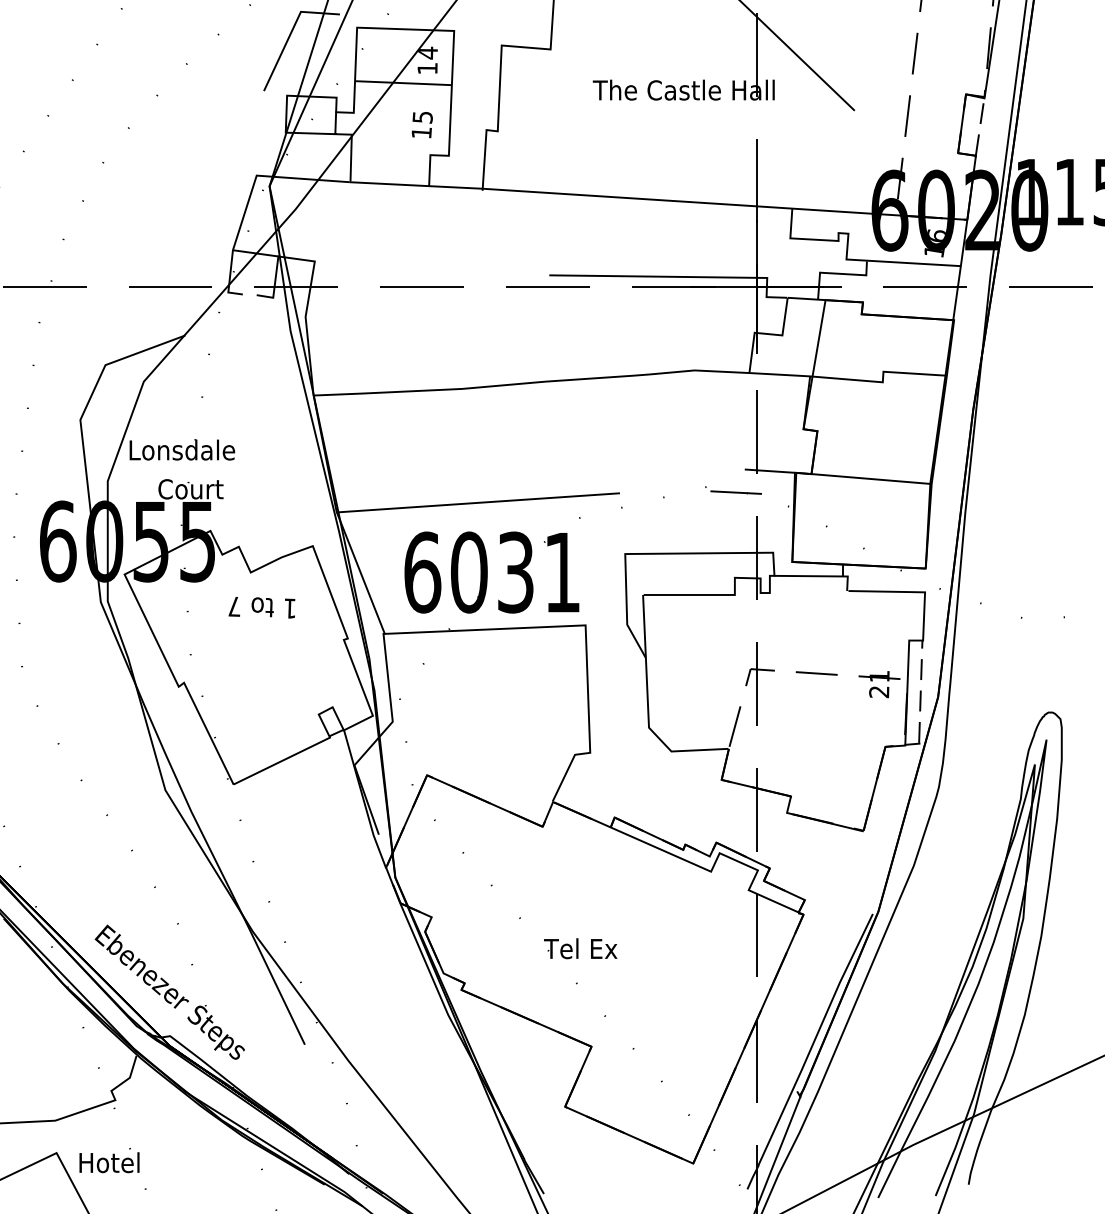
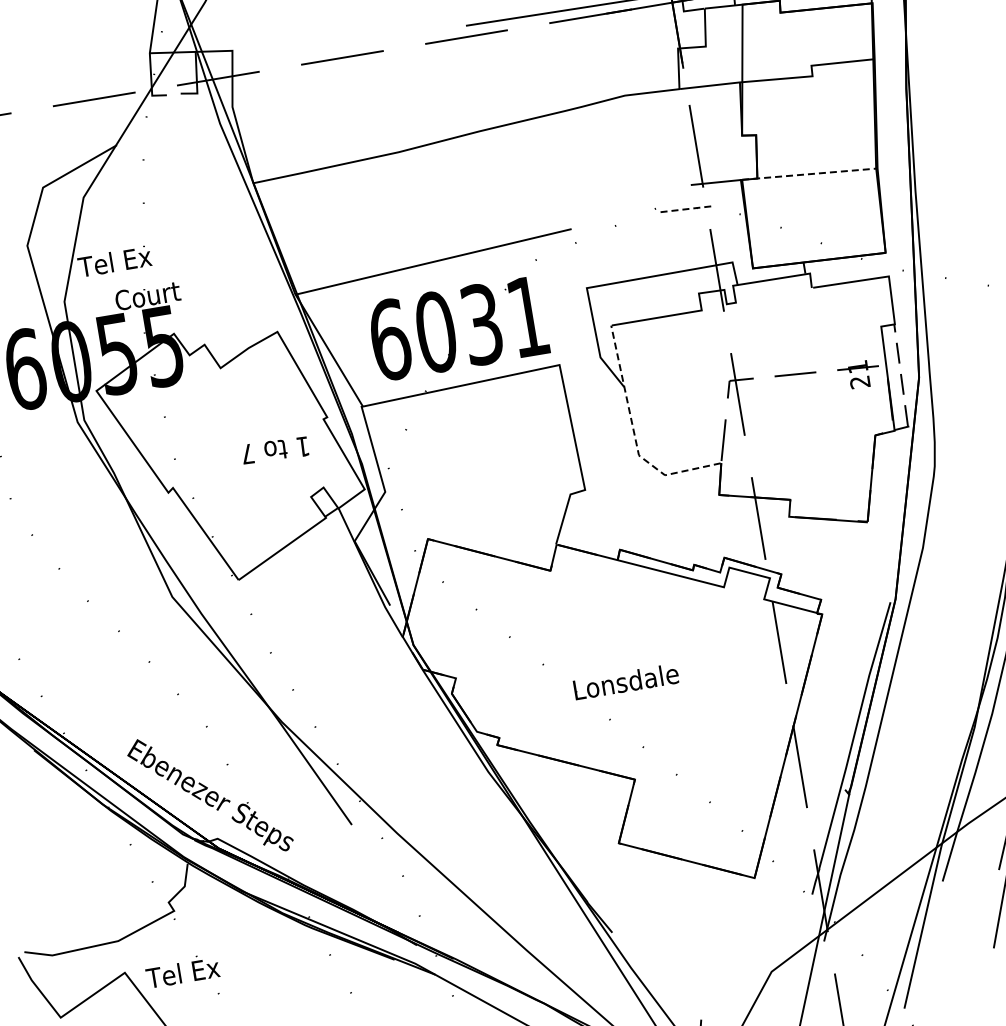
text: (181, 449) -> (131, 258), Lonsdale -> Tel Ex
line: (863, 478) -> (809, 174), solid -> dashed
line: (736, 492) -> (686, 209), solid -> dashed
text: (261, 607) -> (274, 450), moved
line: (648, 706) -> (634, 434), solid -> dashed
text: (597, 948) -> (624, 681), Tel Ex -> Lonsdale
text: (113, 1162) -> (182, 972), Hotel -> Tel Ex

